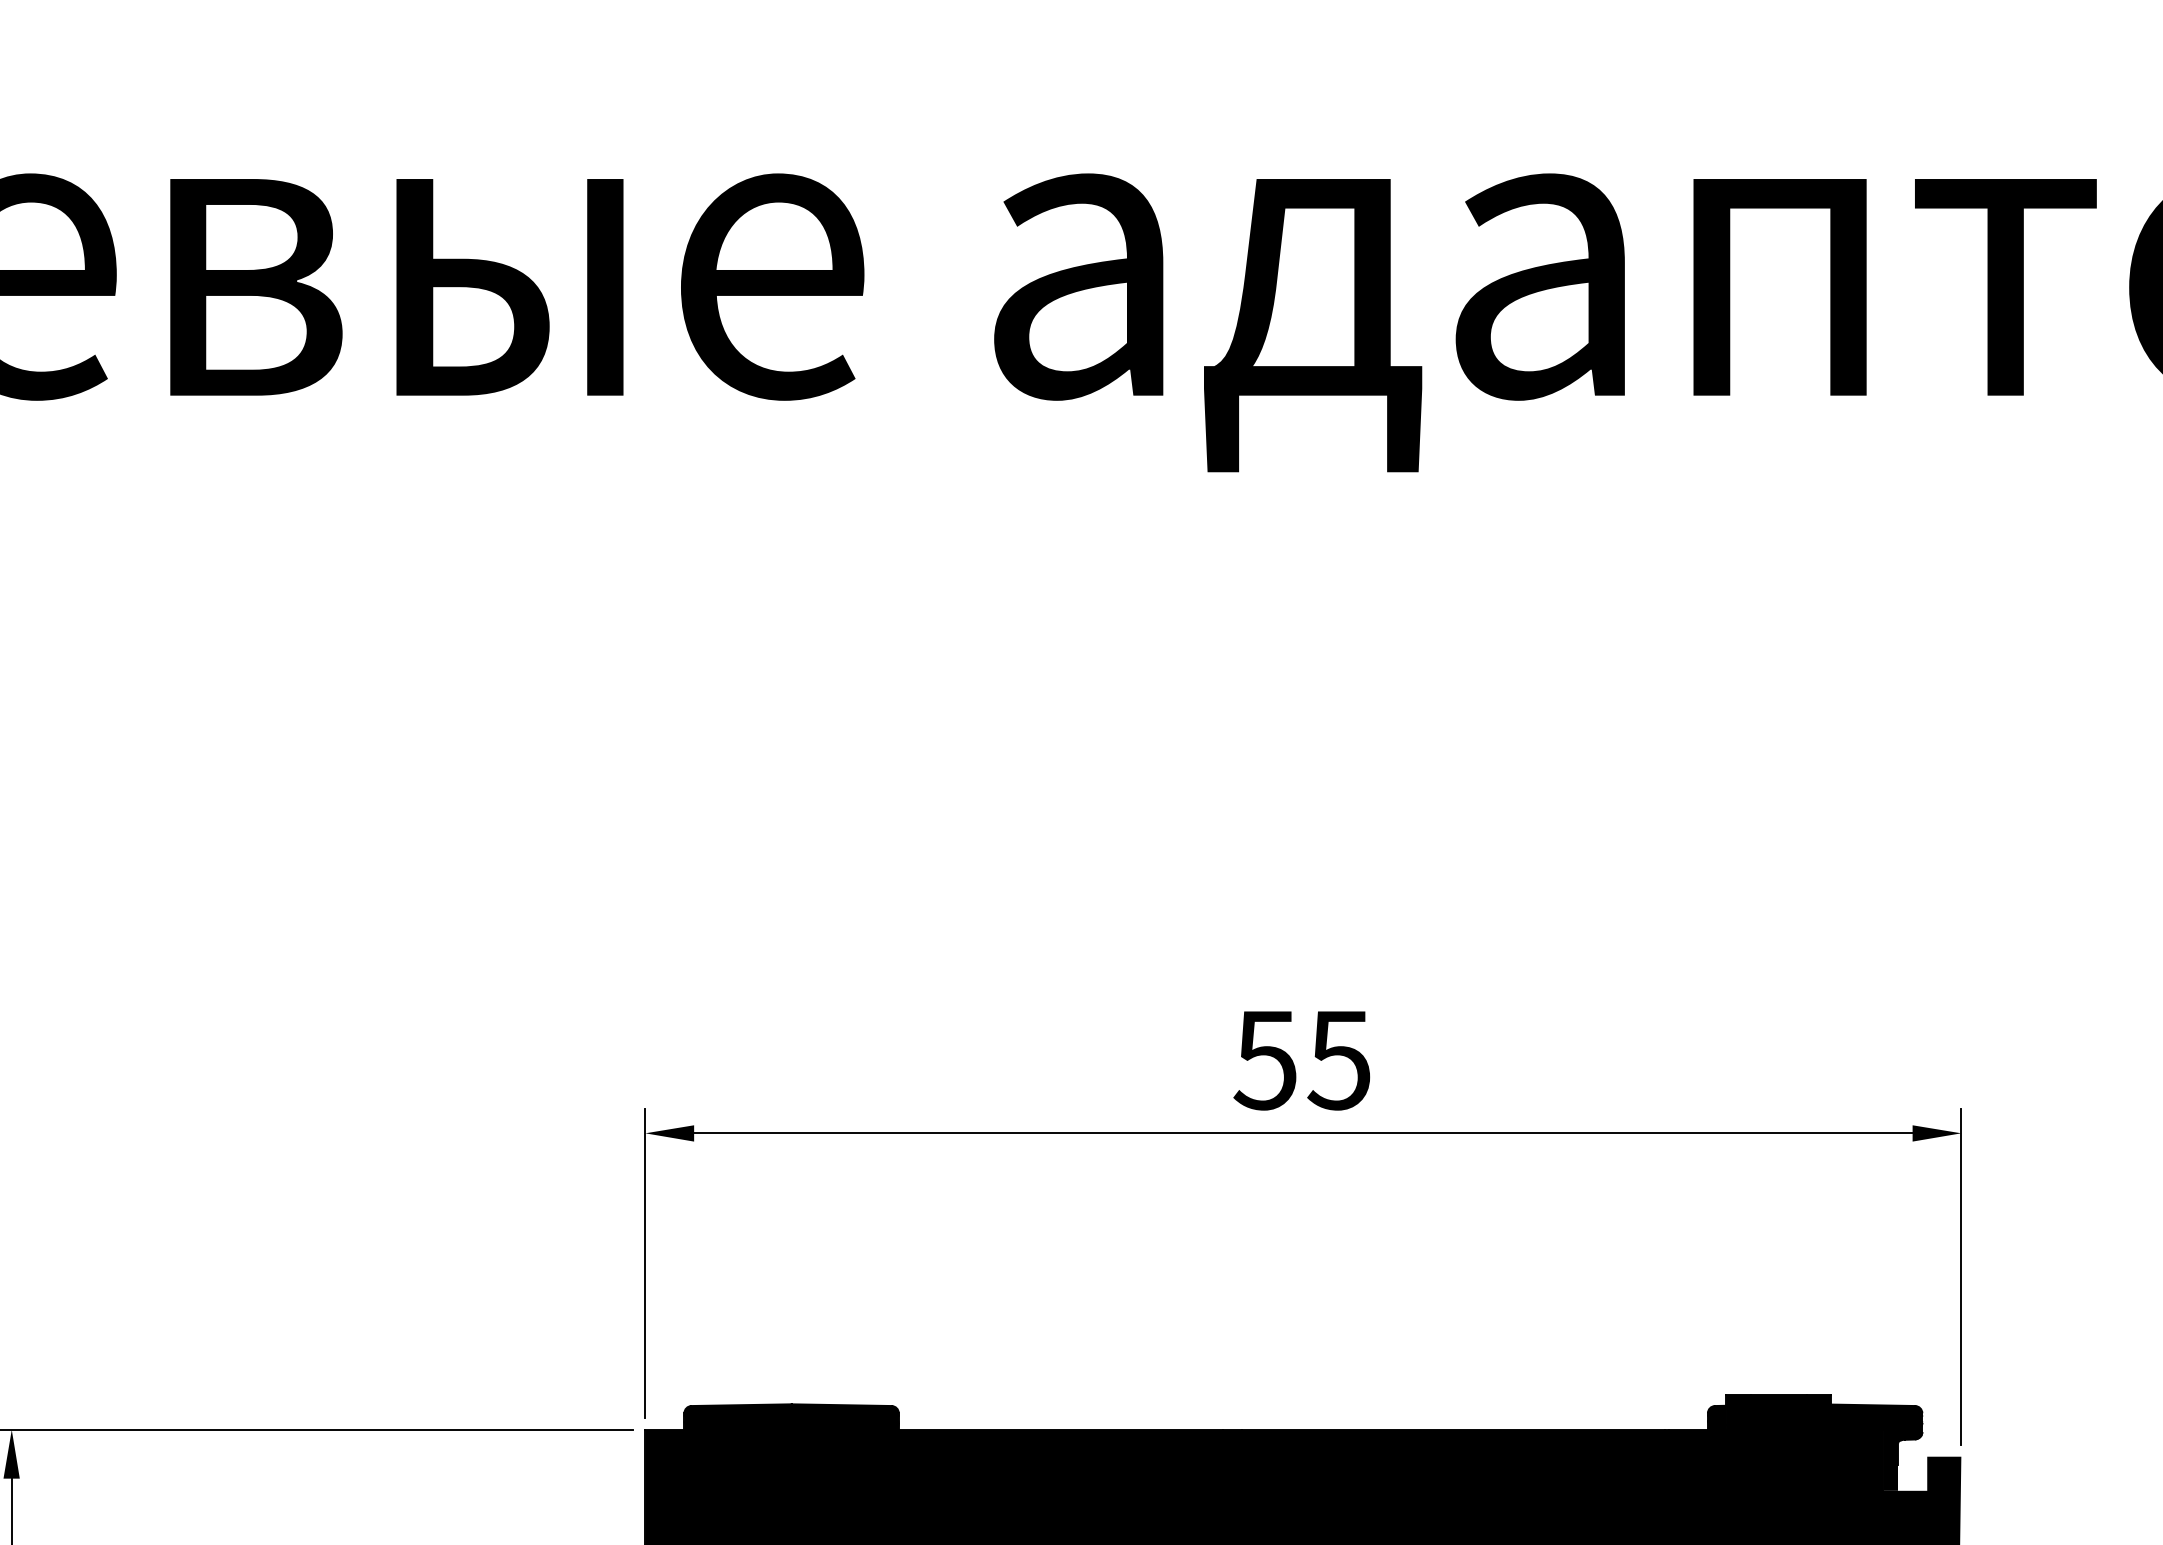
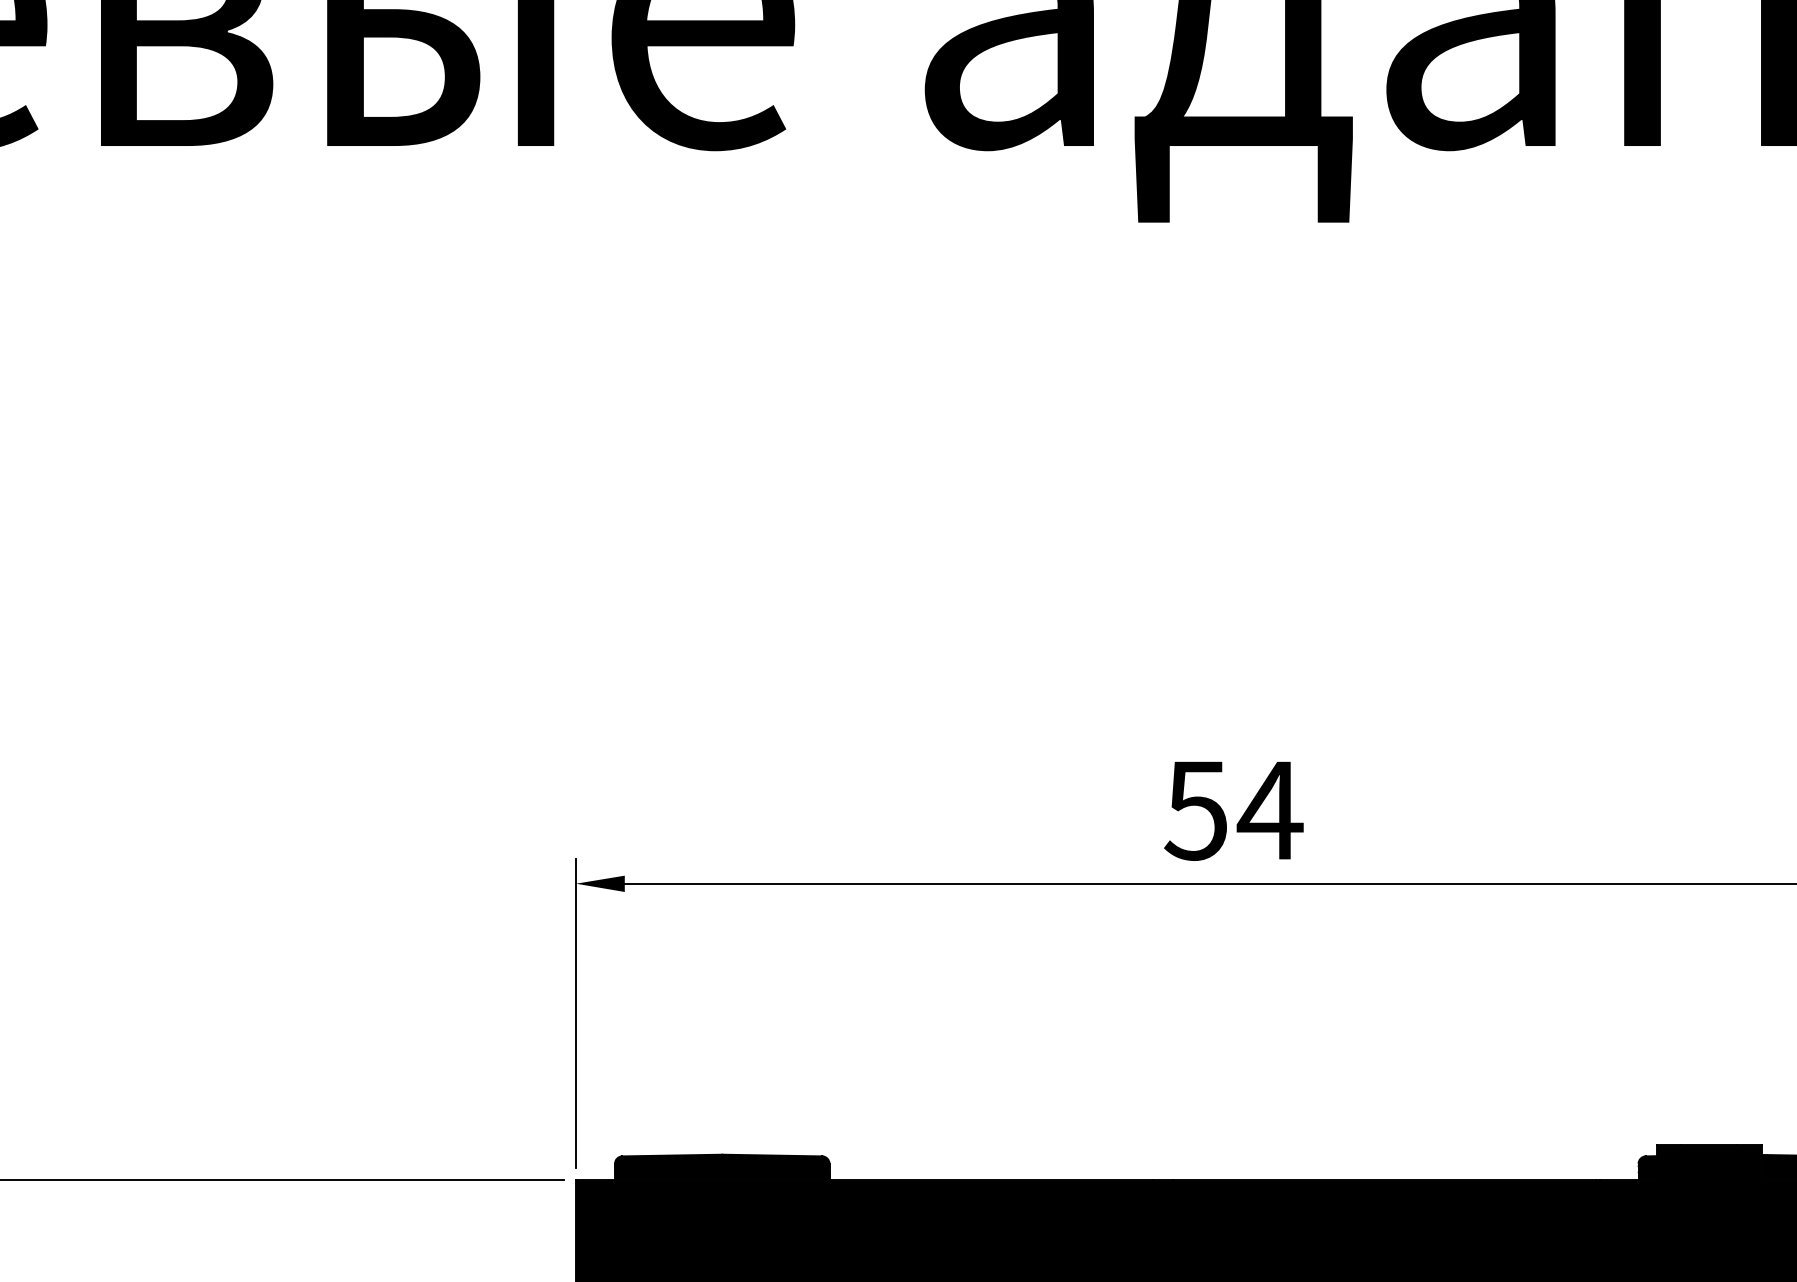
text: (1339, 1060) -> (1270, 810), 55 -> 54

